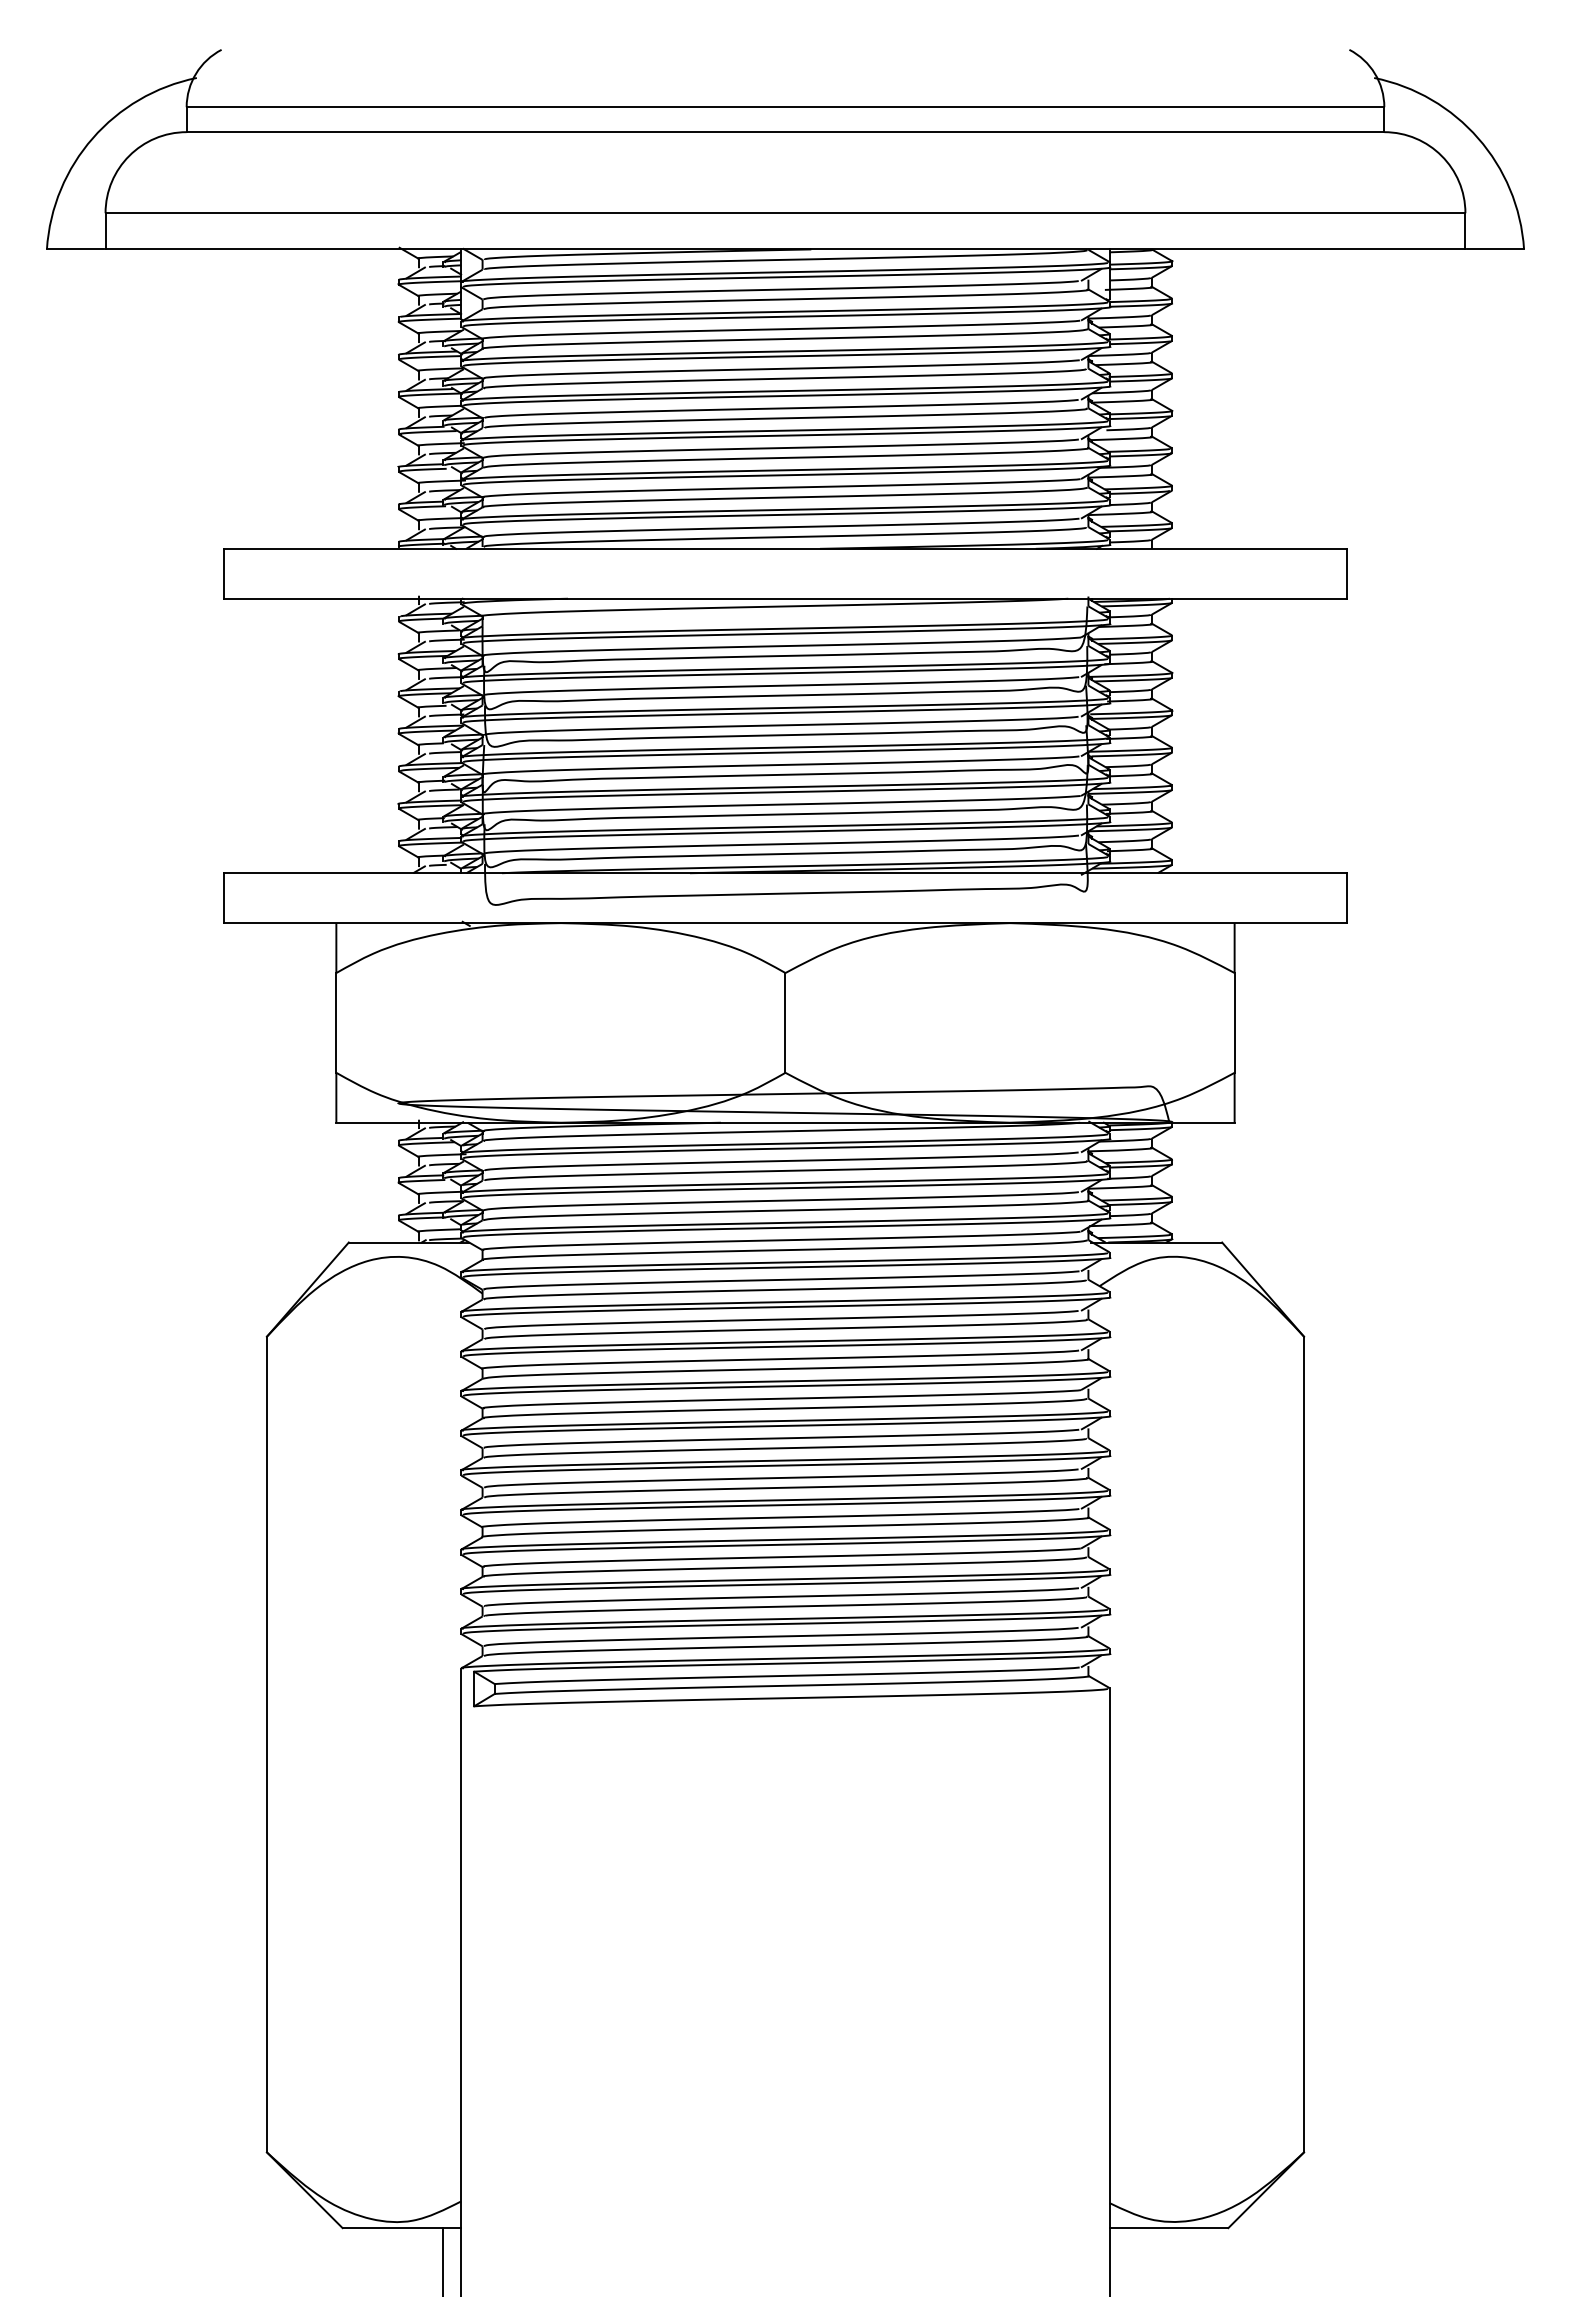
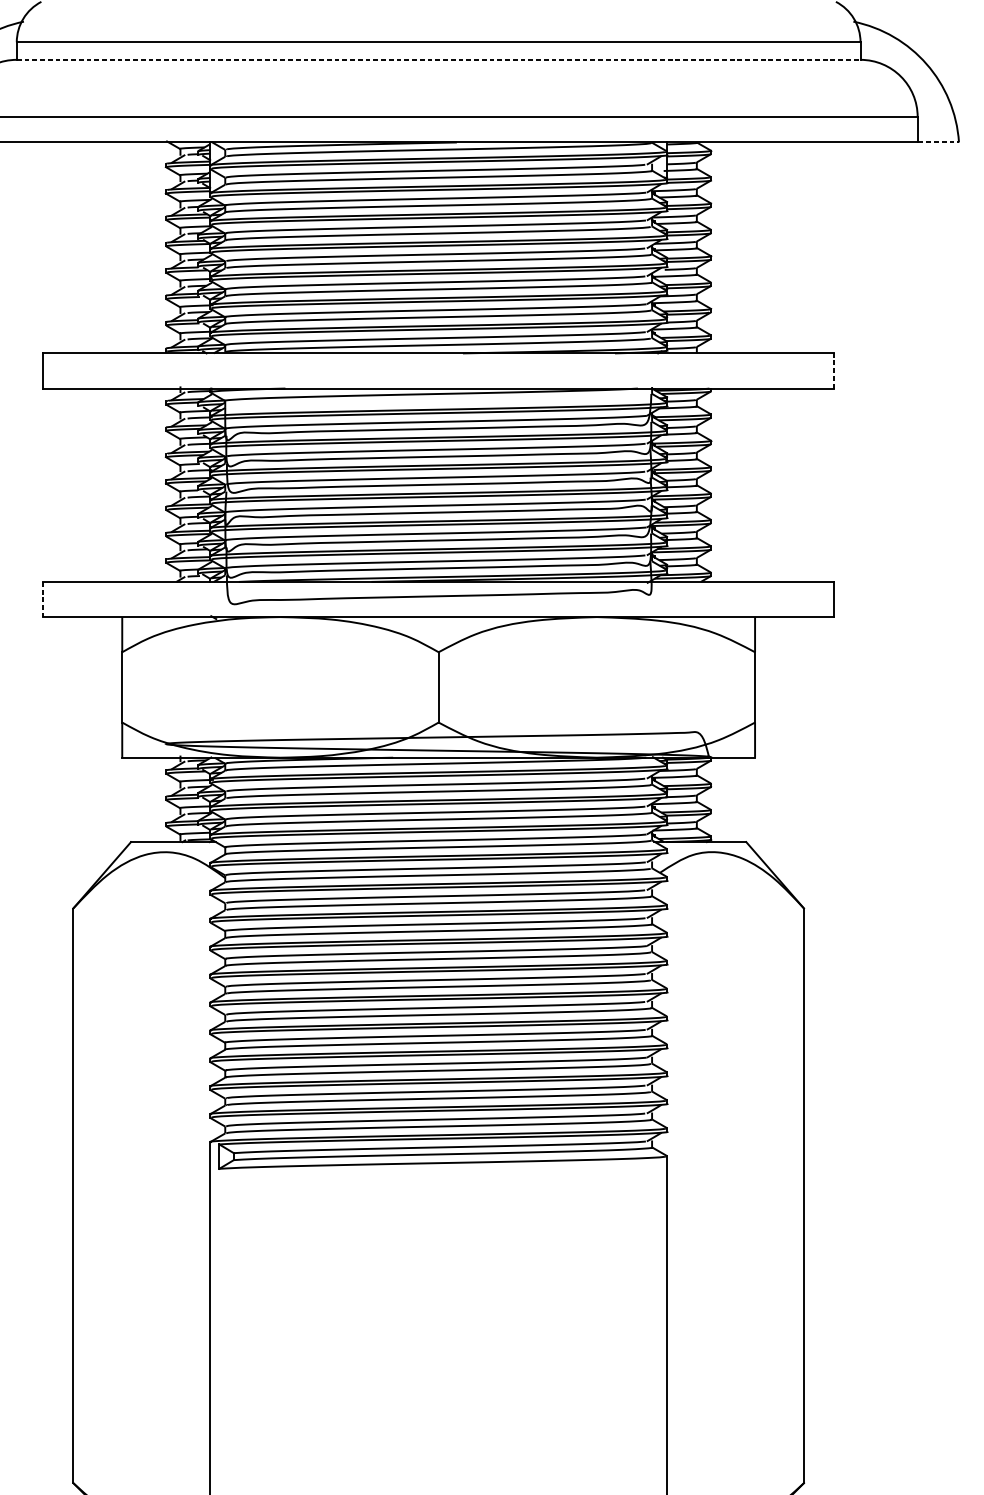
line: (785, 132) -> (438, 60), solid -> dashed
line: (1495, 249) -> (938, 142), solid -> dashed
line: (1346, 573) -> (833, 370), solid -> dashed
line: (224, 898) -> (43, 599), solid -> dashed

